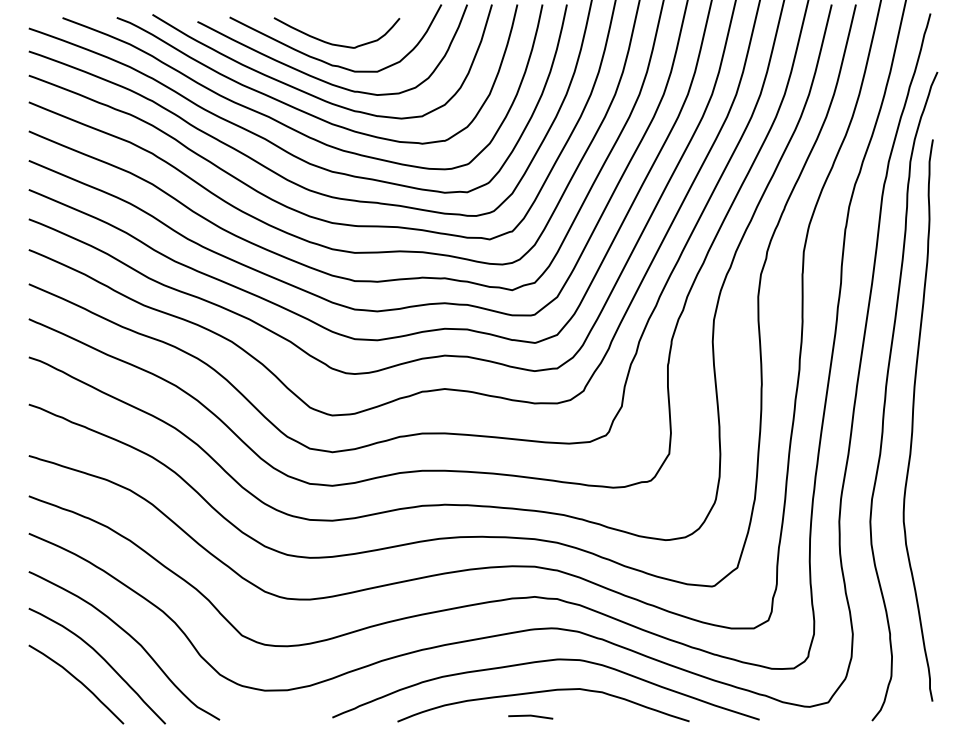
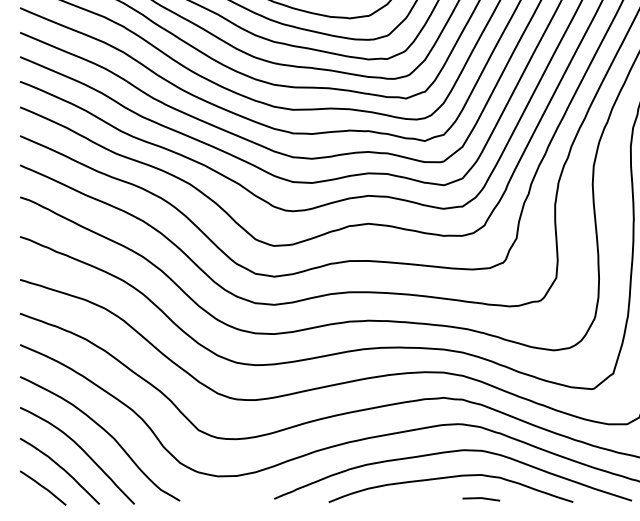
curve: (56, 704) -> (43, 487), added
line: (530, 716) -> (481, 498), moved

